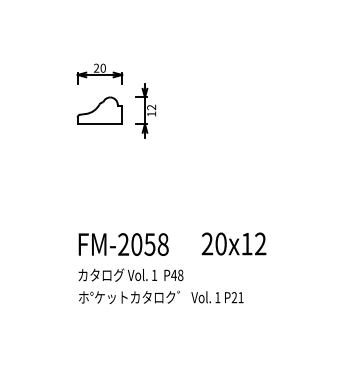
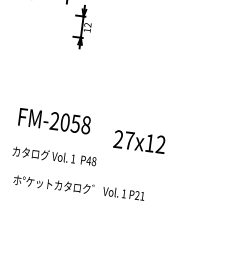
part: (99, 110) -> (46, 22), removed
text: (220, 243) -> (129, 140), 20x12 -> 27x12
text: (123, 244) -> (54, 121), moved
text: (161, 297) -> (79, 188), moved

